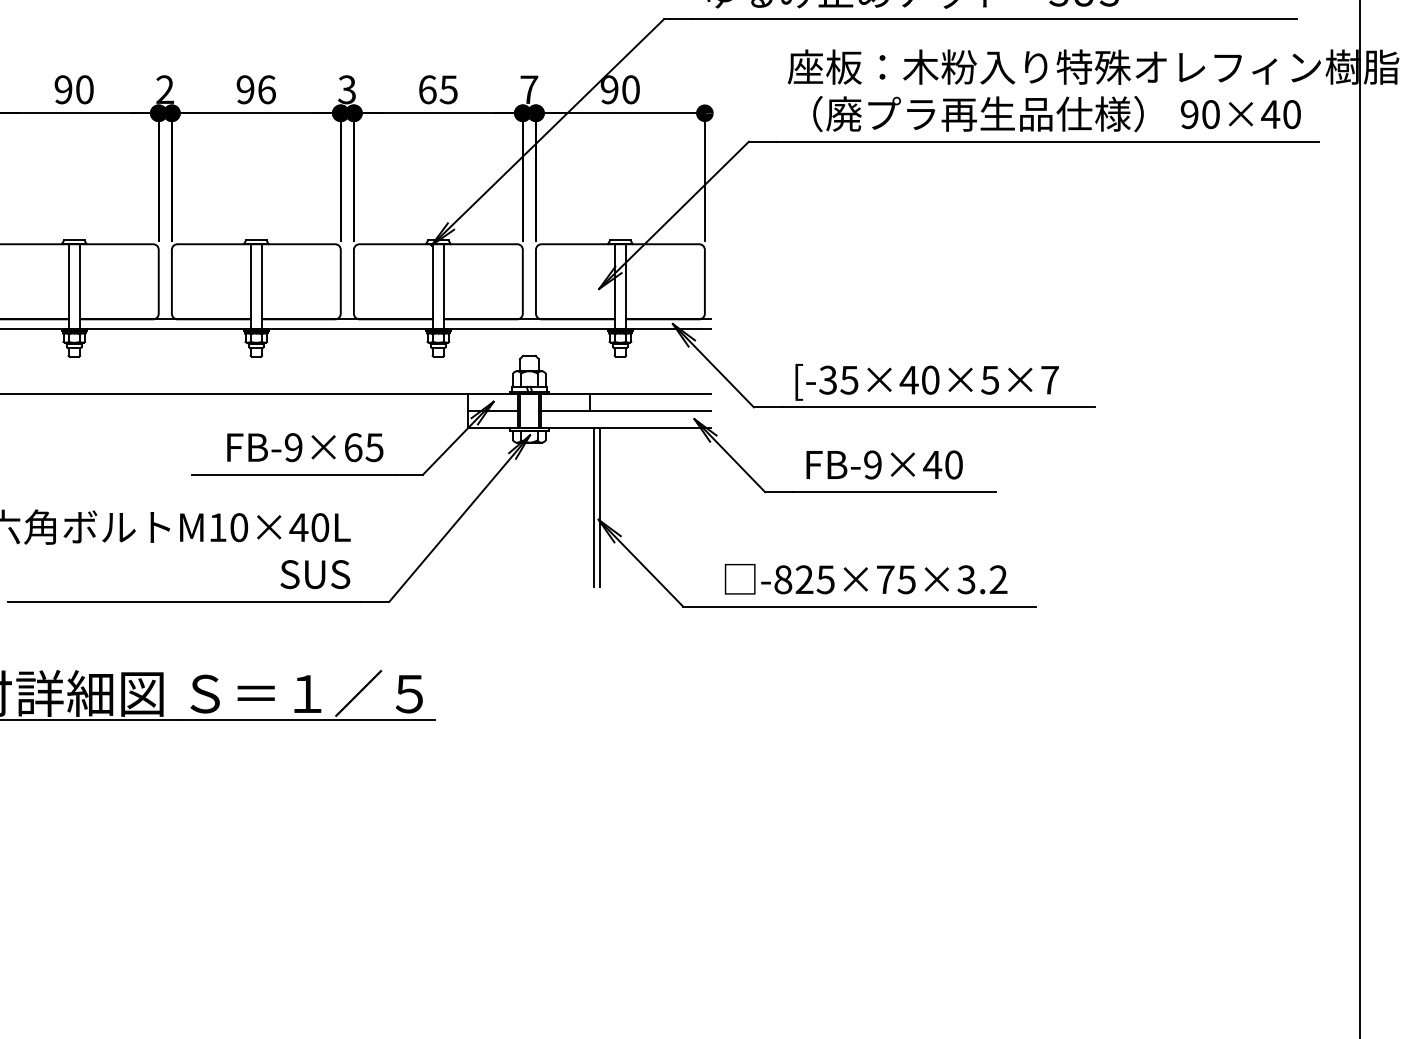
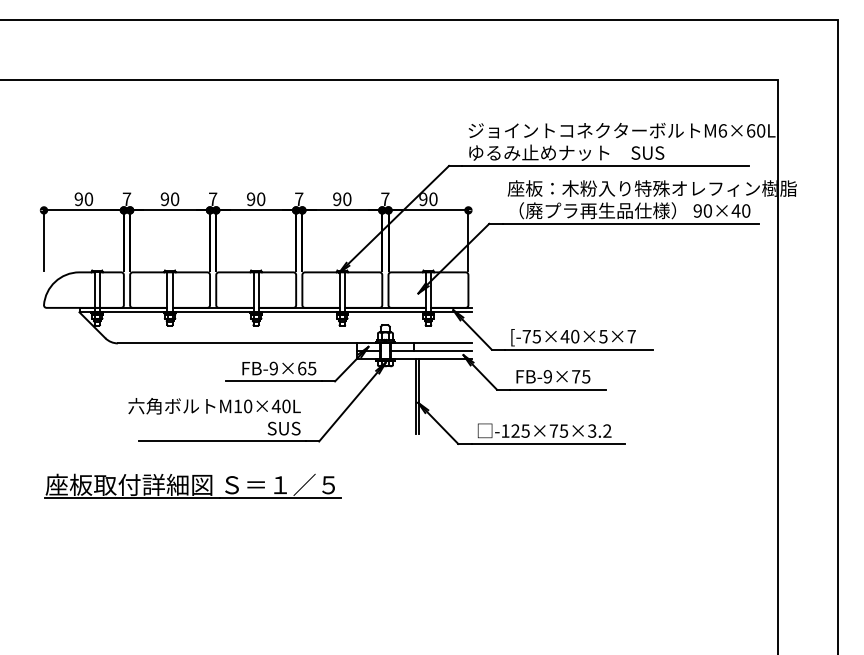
text: (166, 88) -> (213, 198), 2 -> 7
text: (267, 88) -> (261, 198), 96 -> 90
text: (347, 90) -> (299, 199), 3 -> 7
text: (438, 90) -> (342, 199), 65 -> 90
text: (827, 379) -> (526, 336), [-35×40×5×7 -> [-75×40×5×7
text: (941, 464) -> (580, 376), FB-9×40 -> FB-9×75
text: (783, 578) -> (505, 430), -825×75×3.2 -> -125×75×3.2

